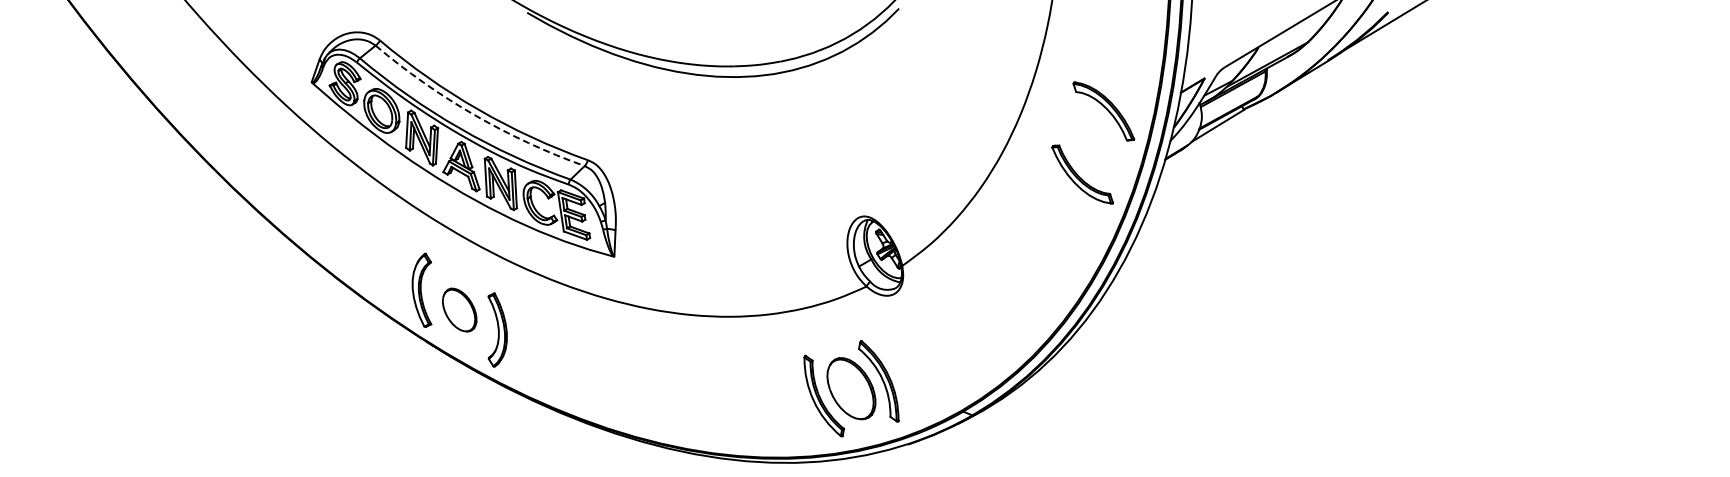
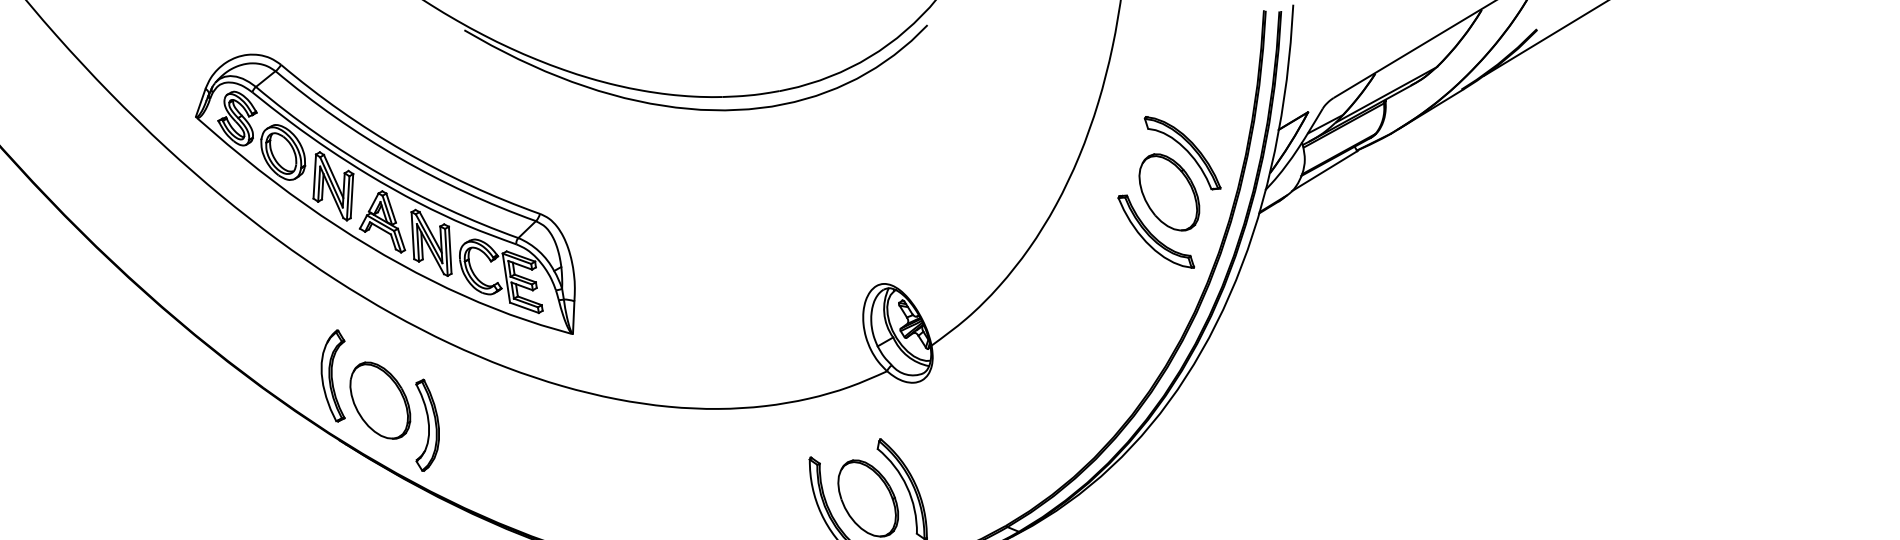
arc: (474, 115) -> (398, 158), dashed -> solid
part: (1092, 142) -> (1168, 191), added
part: (459, 309) -> (380, 399), size x1.43

